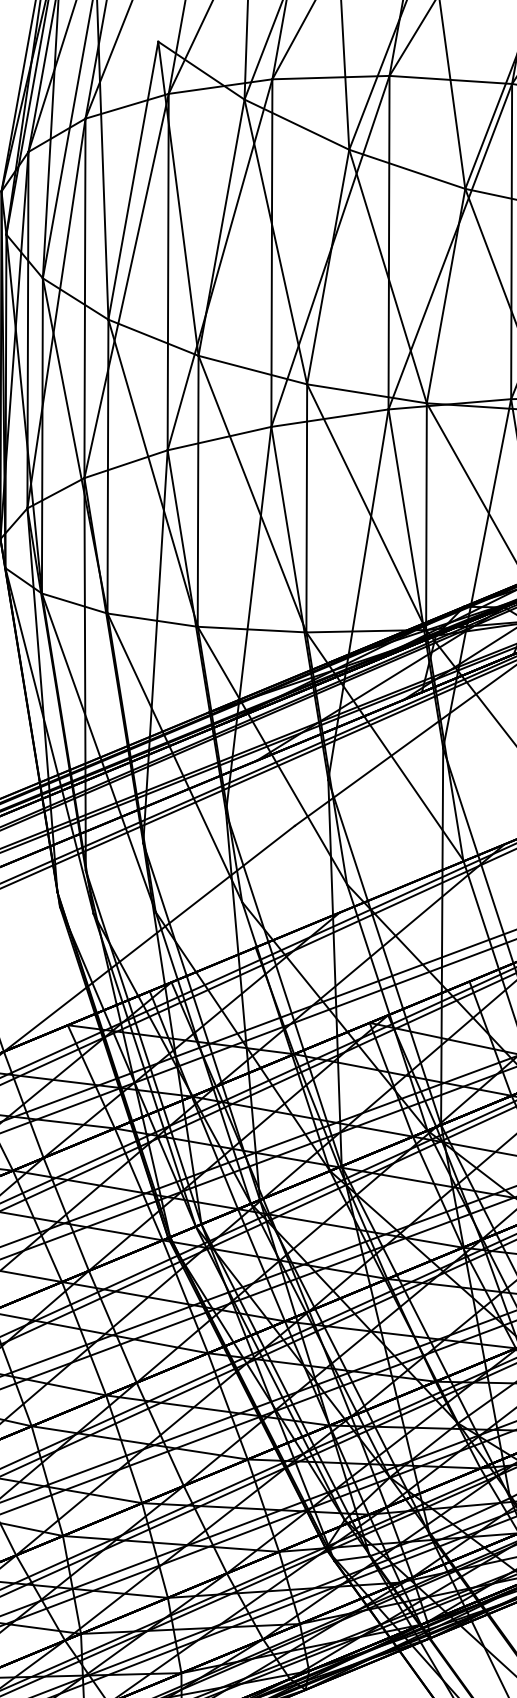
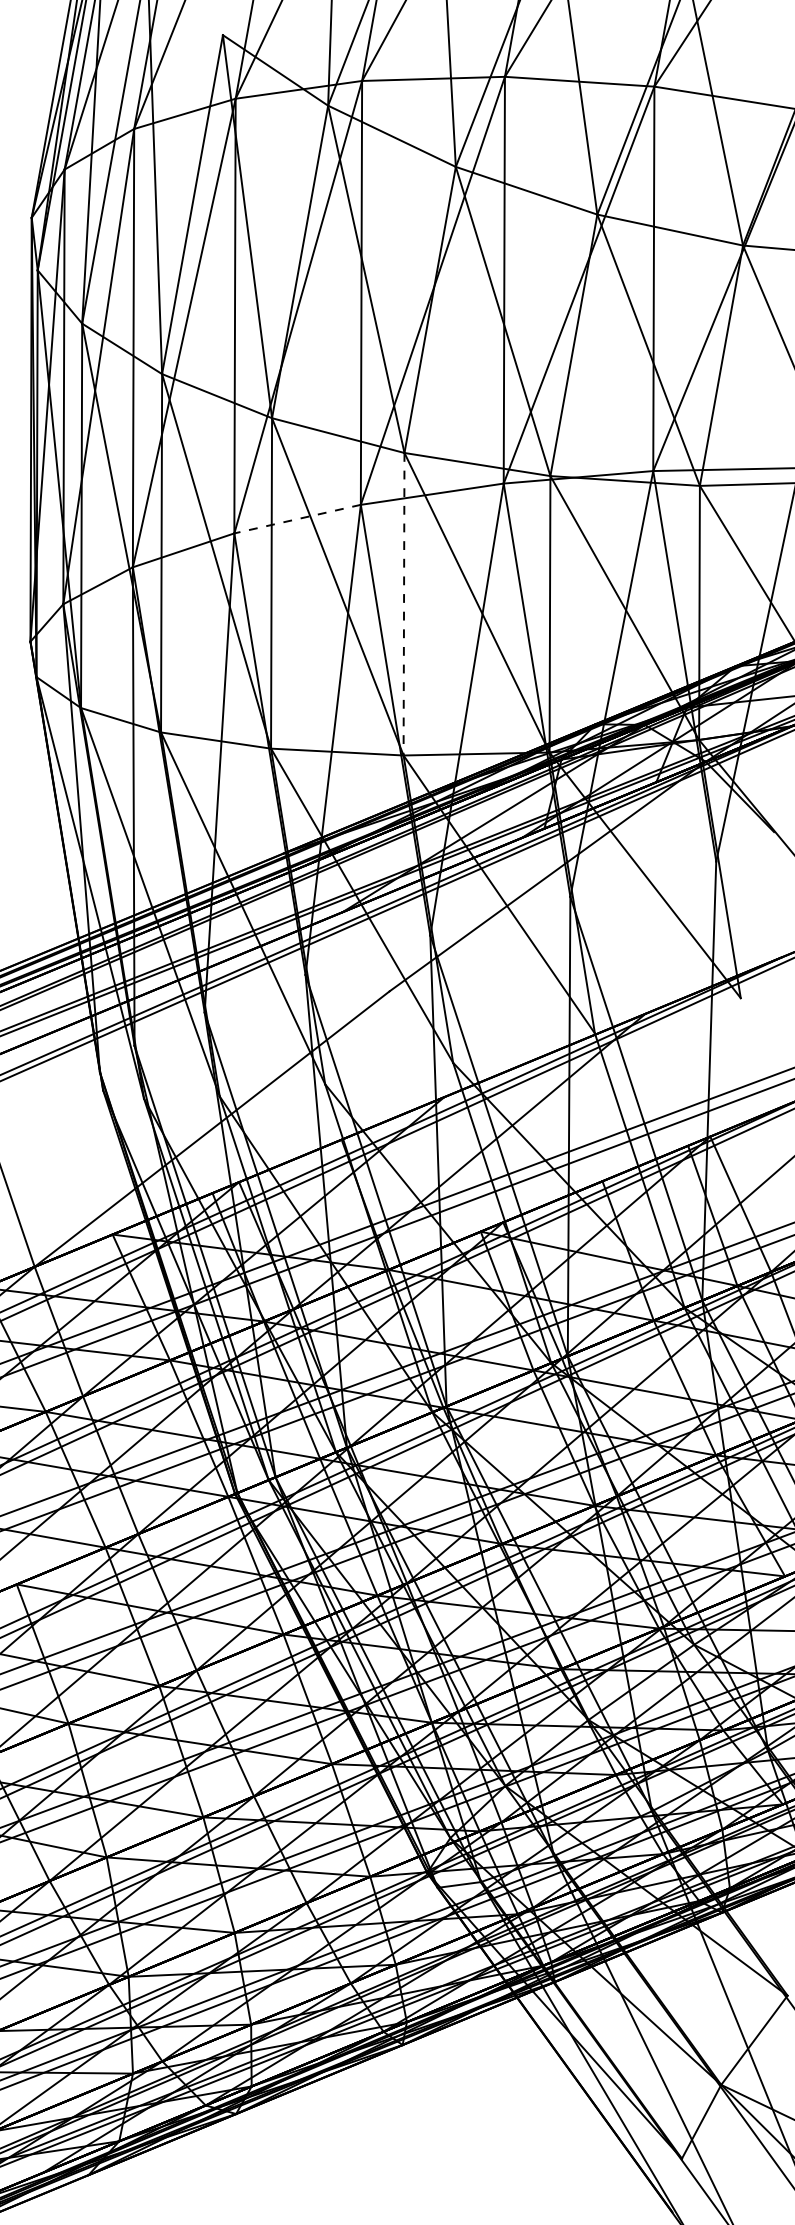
line: (219, 438) -> (297, 519), solid -> dashed
line: (307, 508) -> (404, 604), solid -> dashed

